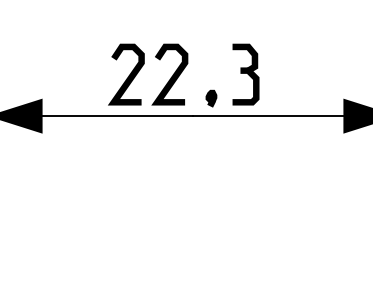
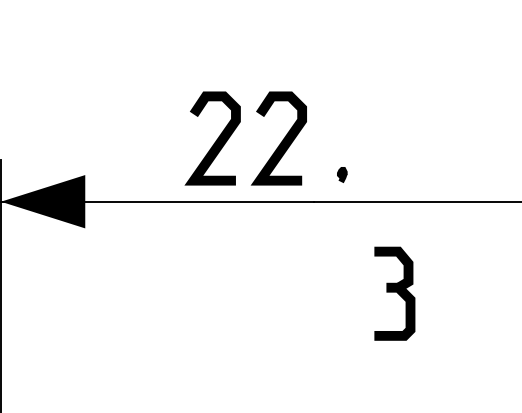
part: (245, 74) -> (394, 293), moved
part: (211, 98) -> (342, 174), size x0.6

